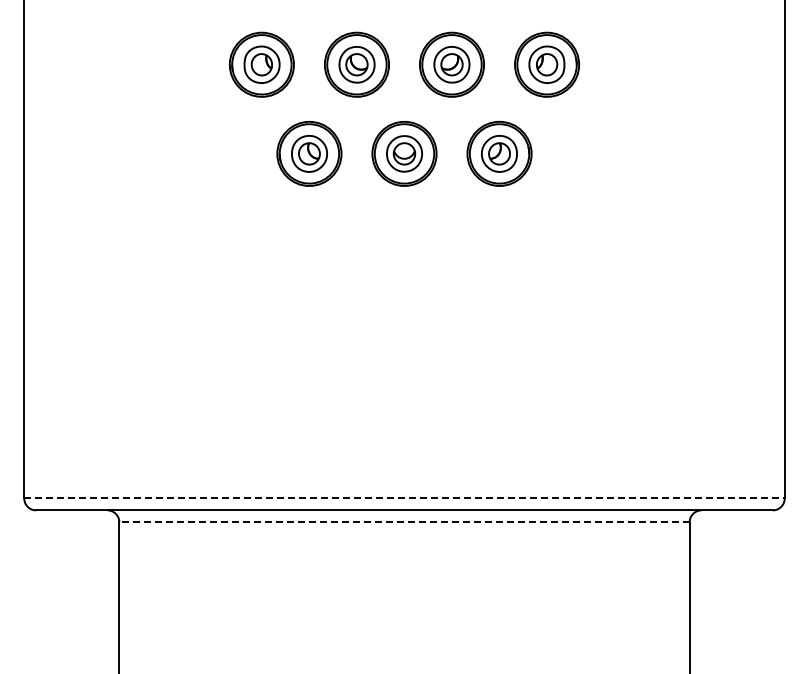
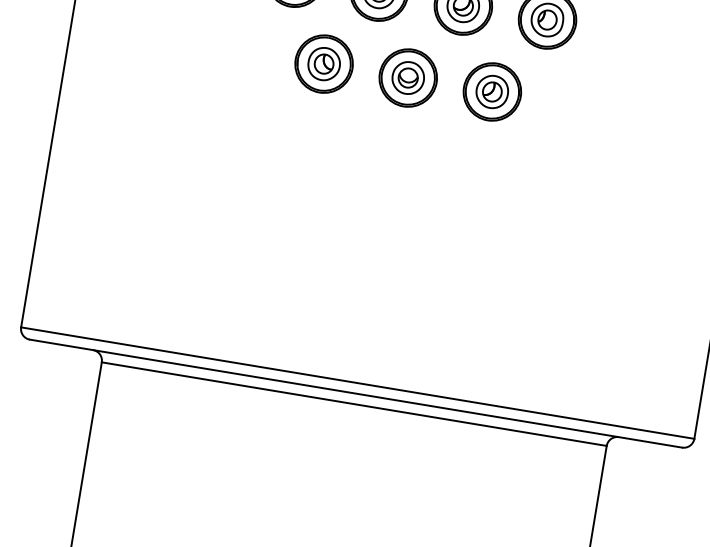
line: (404, 498) -> (357, 383), dashed -> solid
line: (403, 522) -> (353, 404), dashed -> solid

